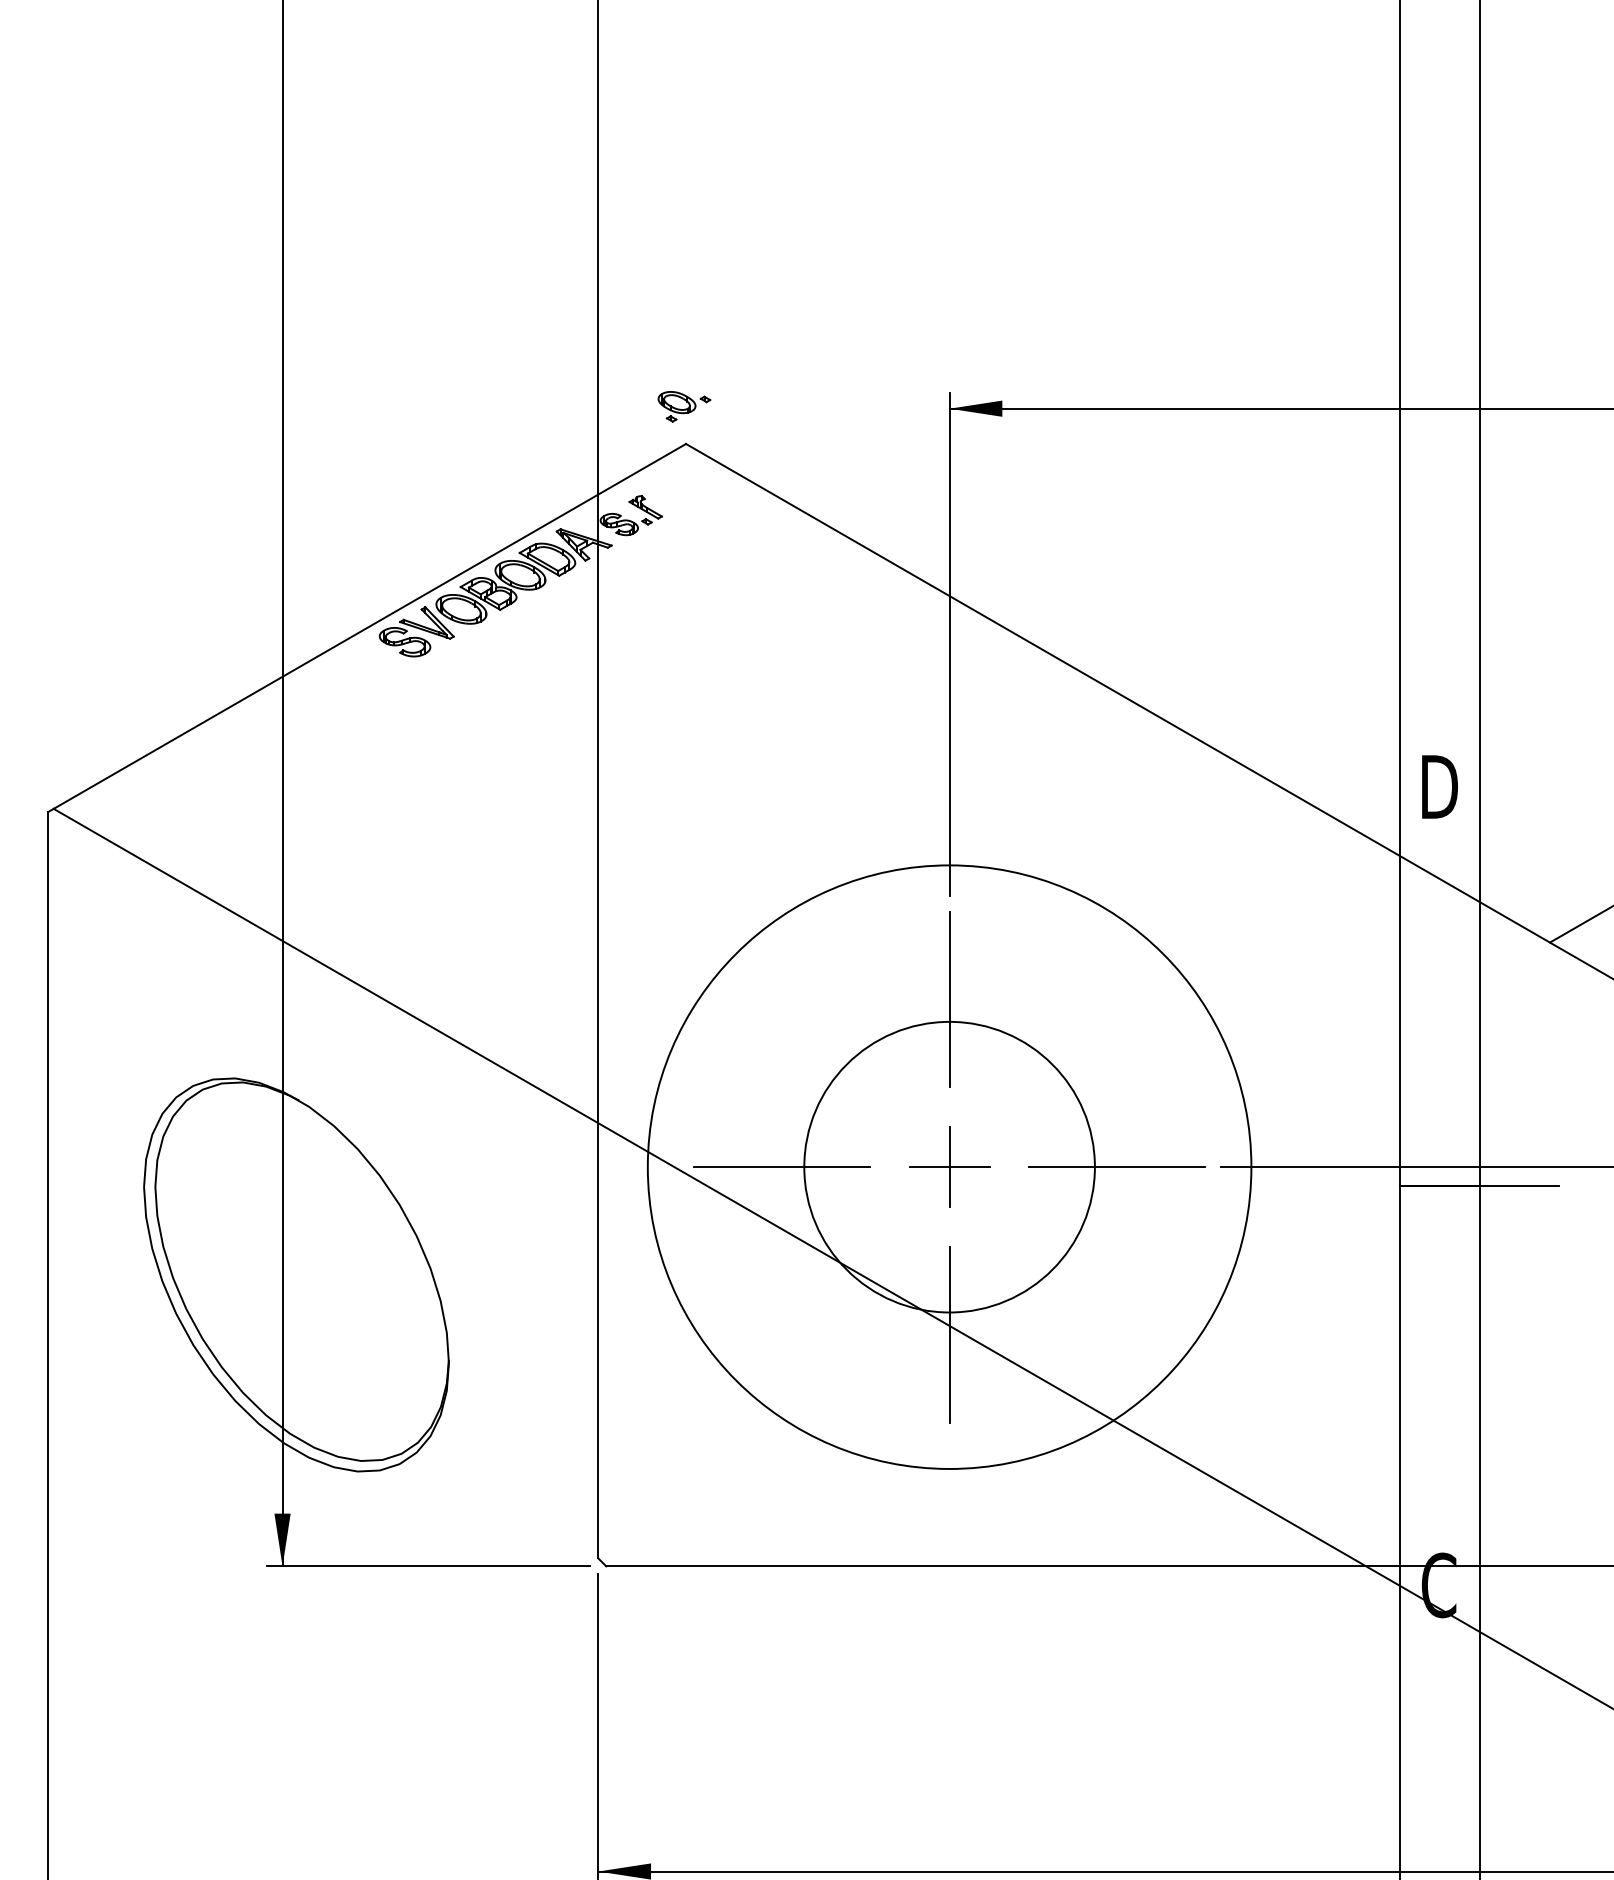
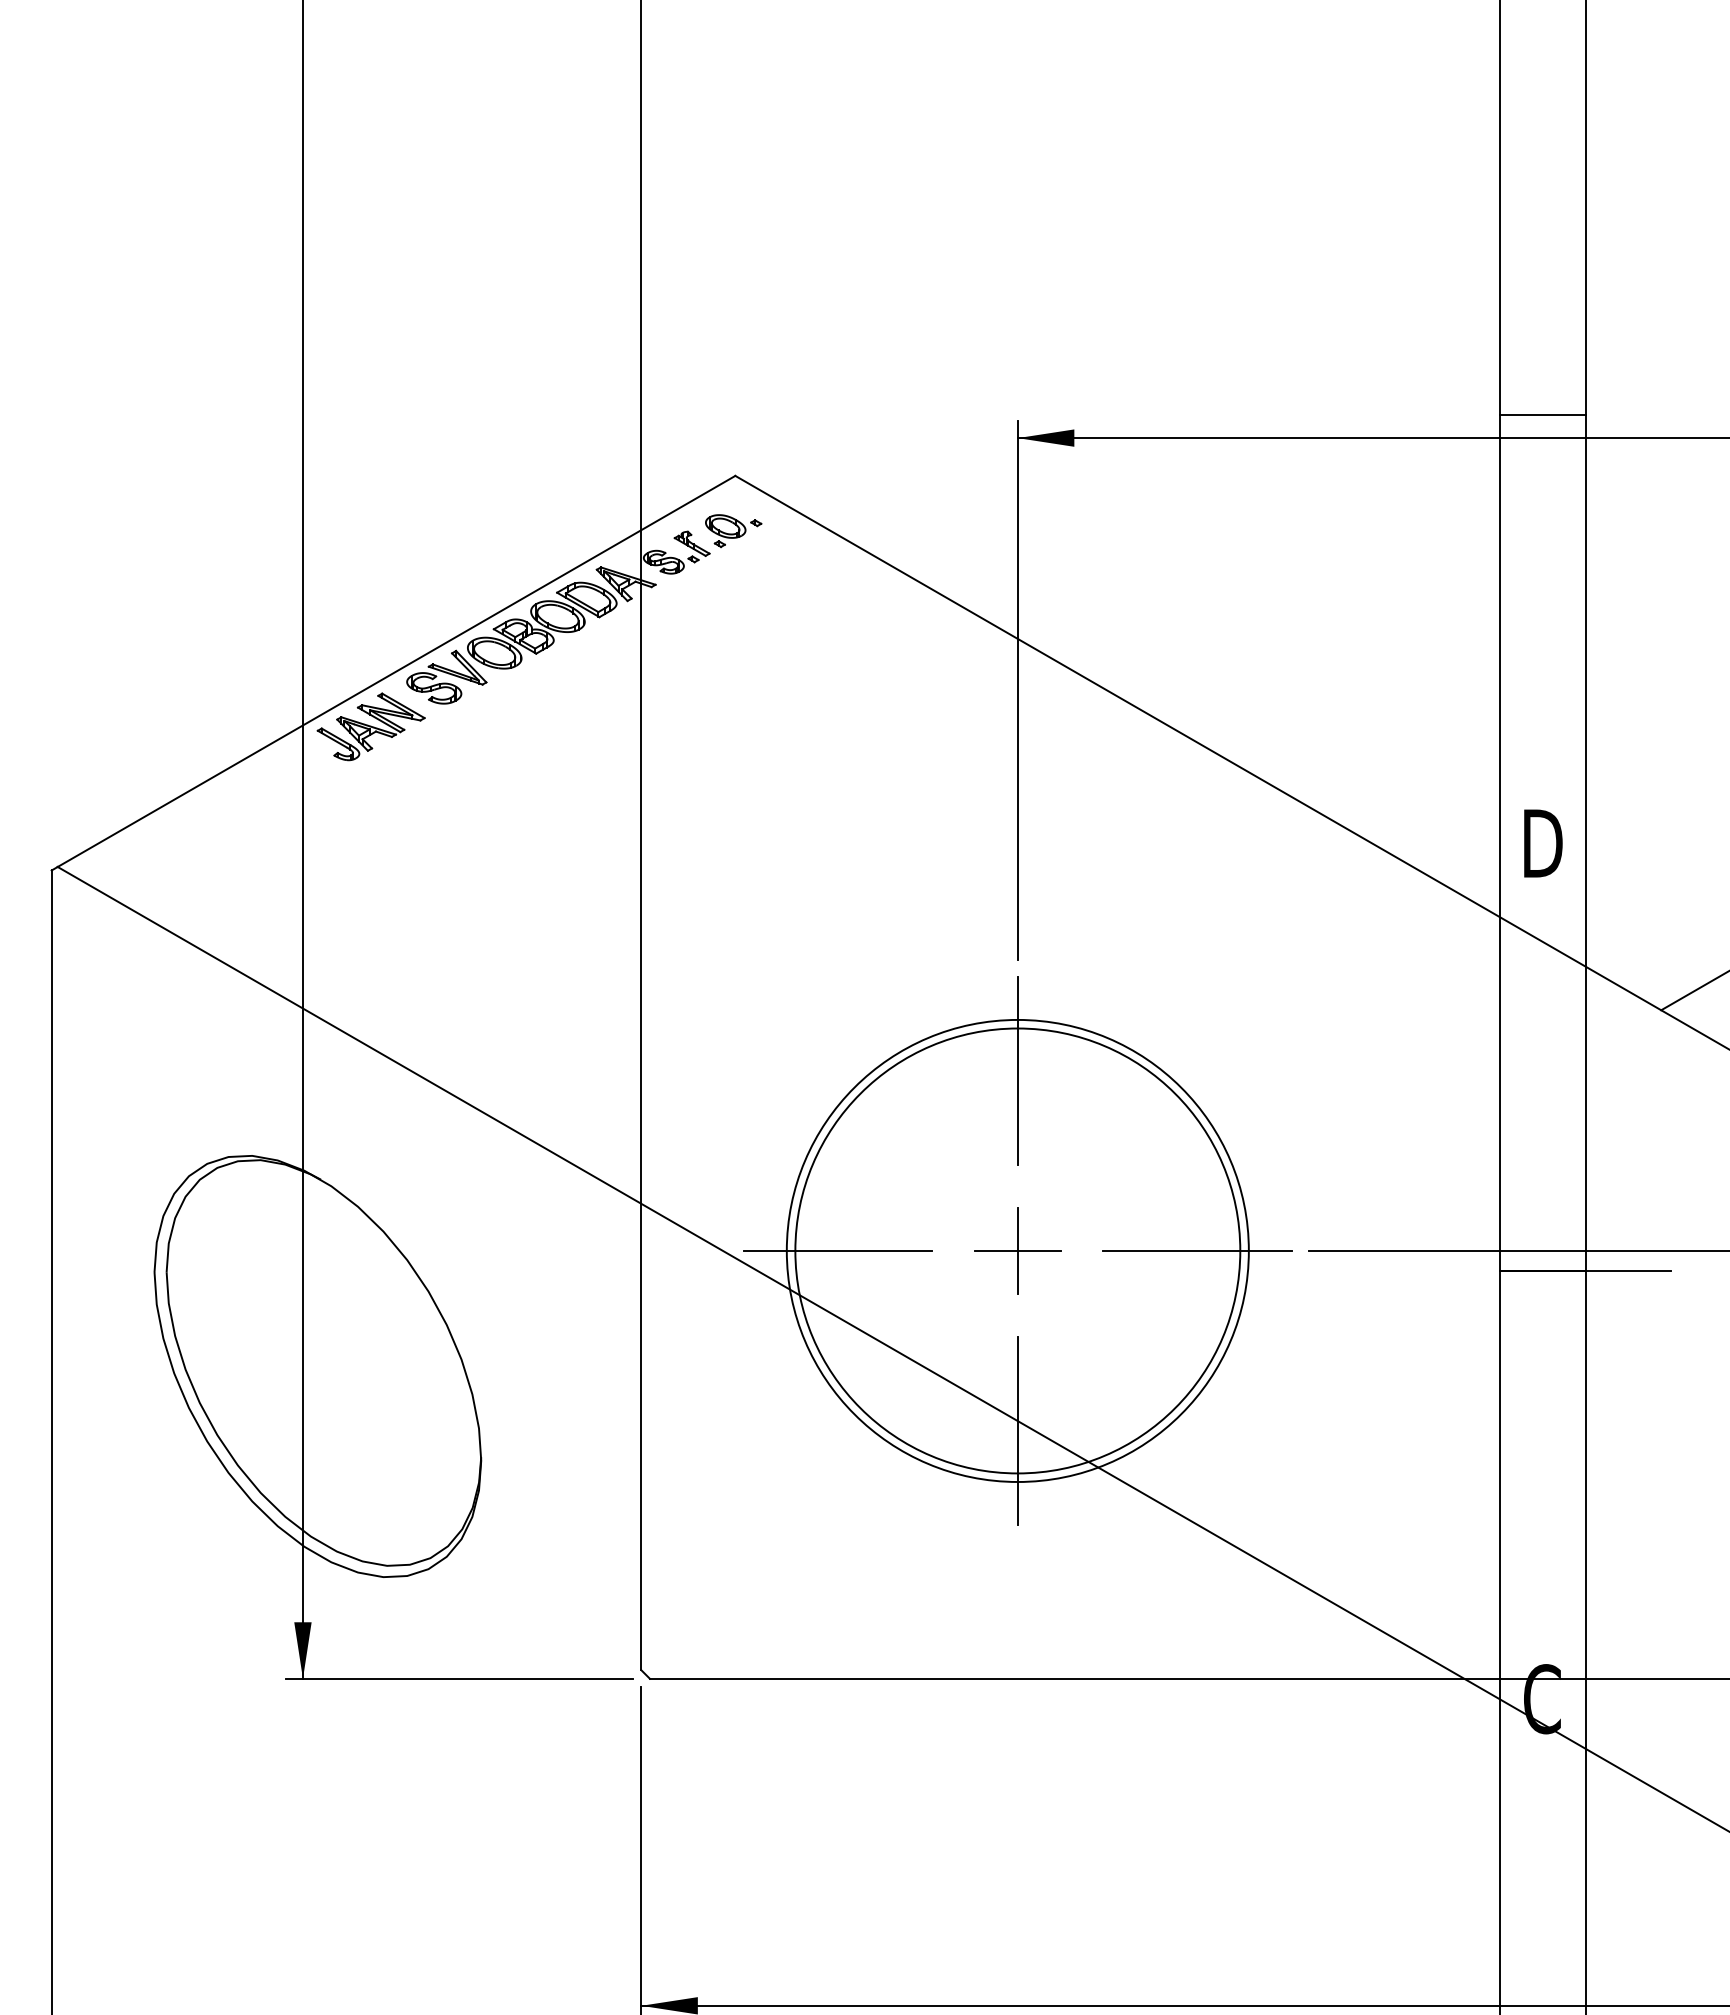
line: (1439, 387) -> (1542, 415), added
part: (684, 407) -> (733, 531), moved
part: (345, 677) -> (370, 726), added
circle: (949, 1166) -> (1017, 1250), size x0.71
circle: (949, 1166) -> (1017, 1250), size x1.43

